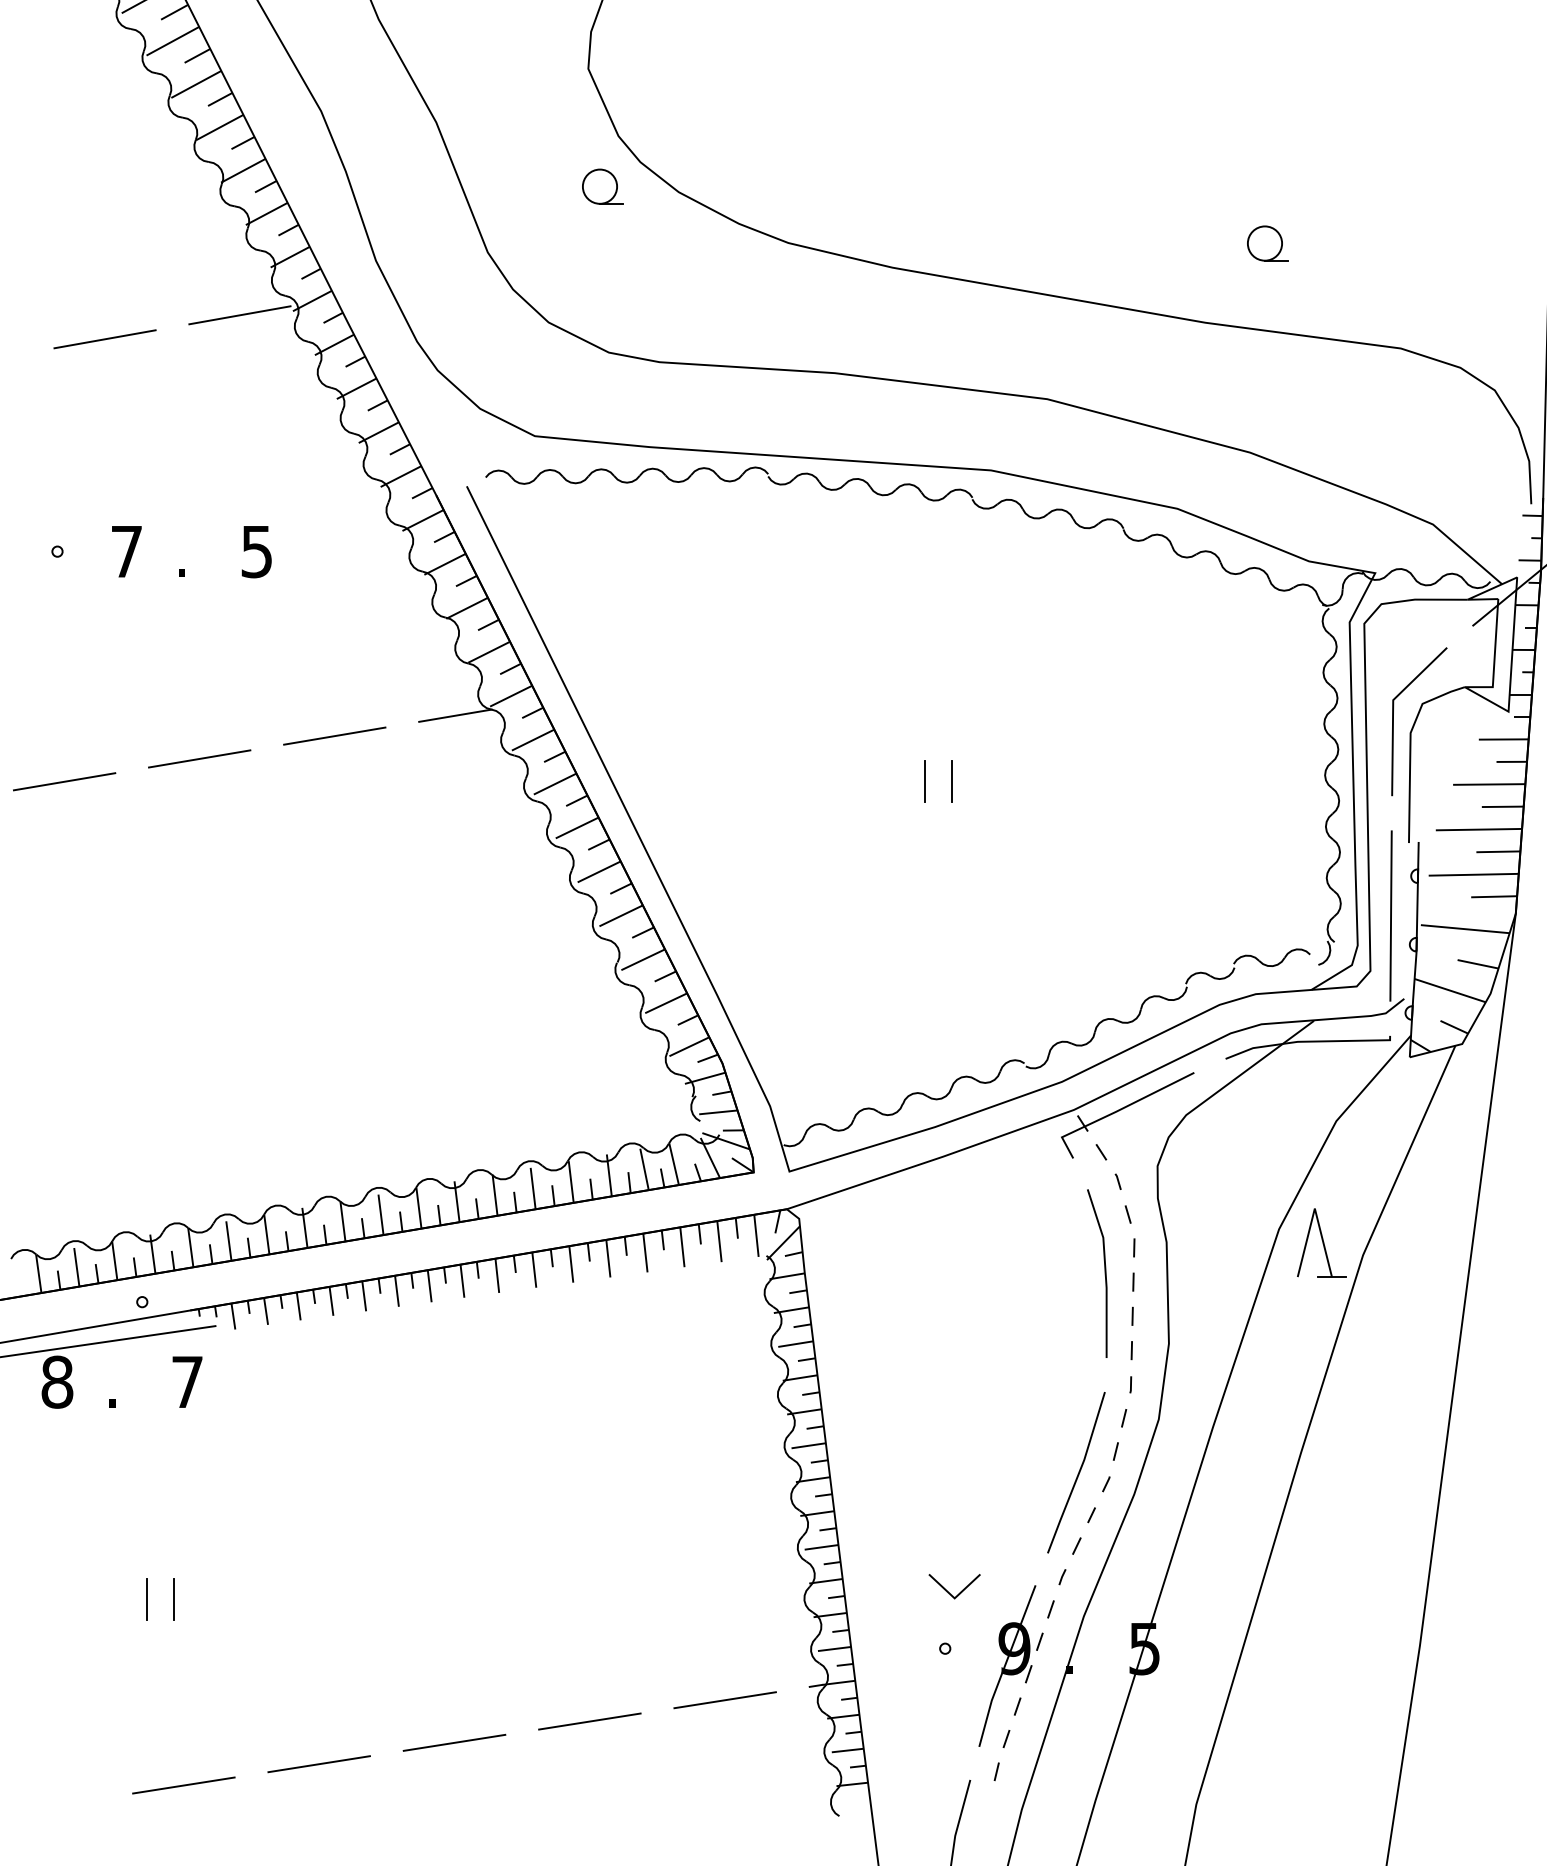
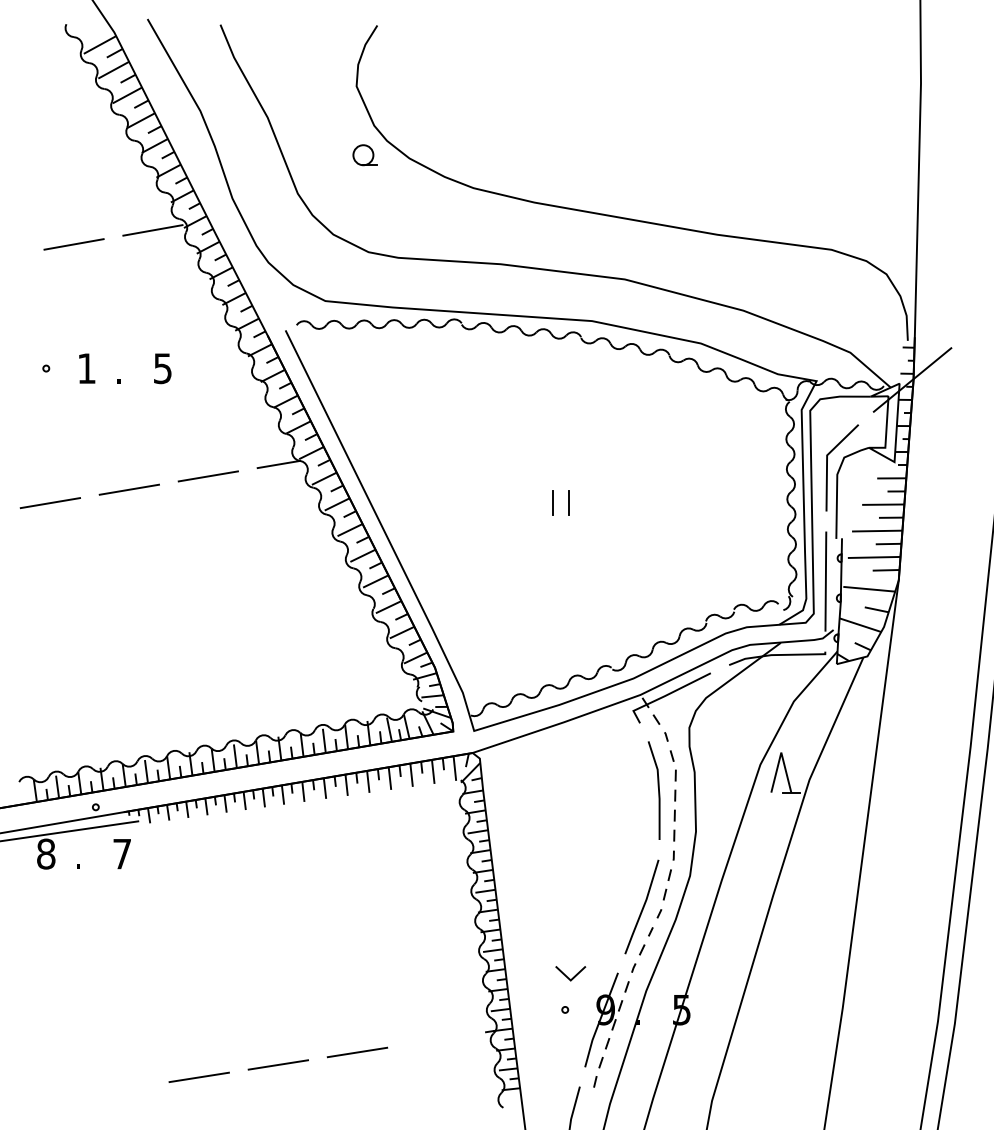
part: (1267, 243) -> (753, 188), removed
text: (126, 551) -> (86, 368), 7 -> 1
line: (146, 1600) -> (98, 981), removed
line: (174, 1600) -> (114, 981), removed
line: (725, 1699) -> (436, 1039), removed
line: (182, 1784) -> (119, 1089), removed

